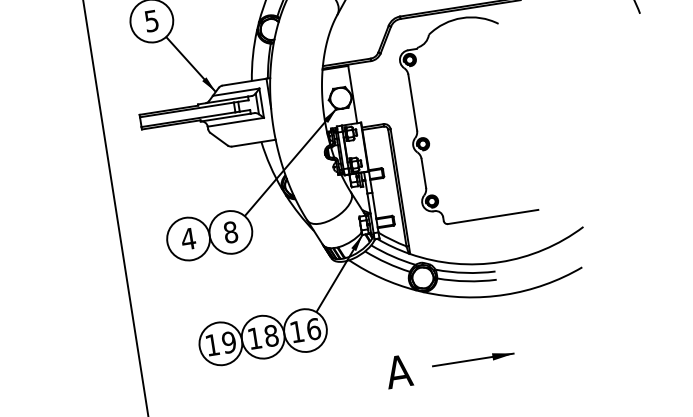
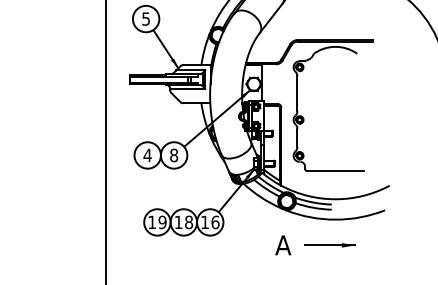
part: (450, 363) -> (315, 245), moved

